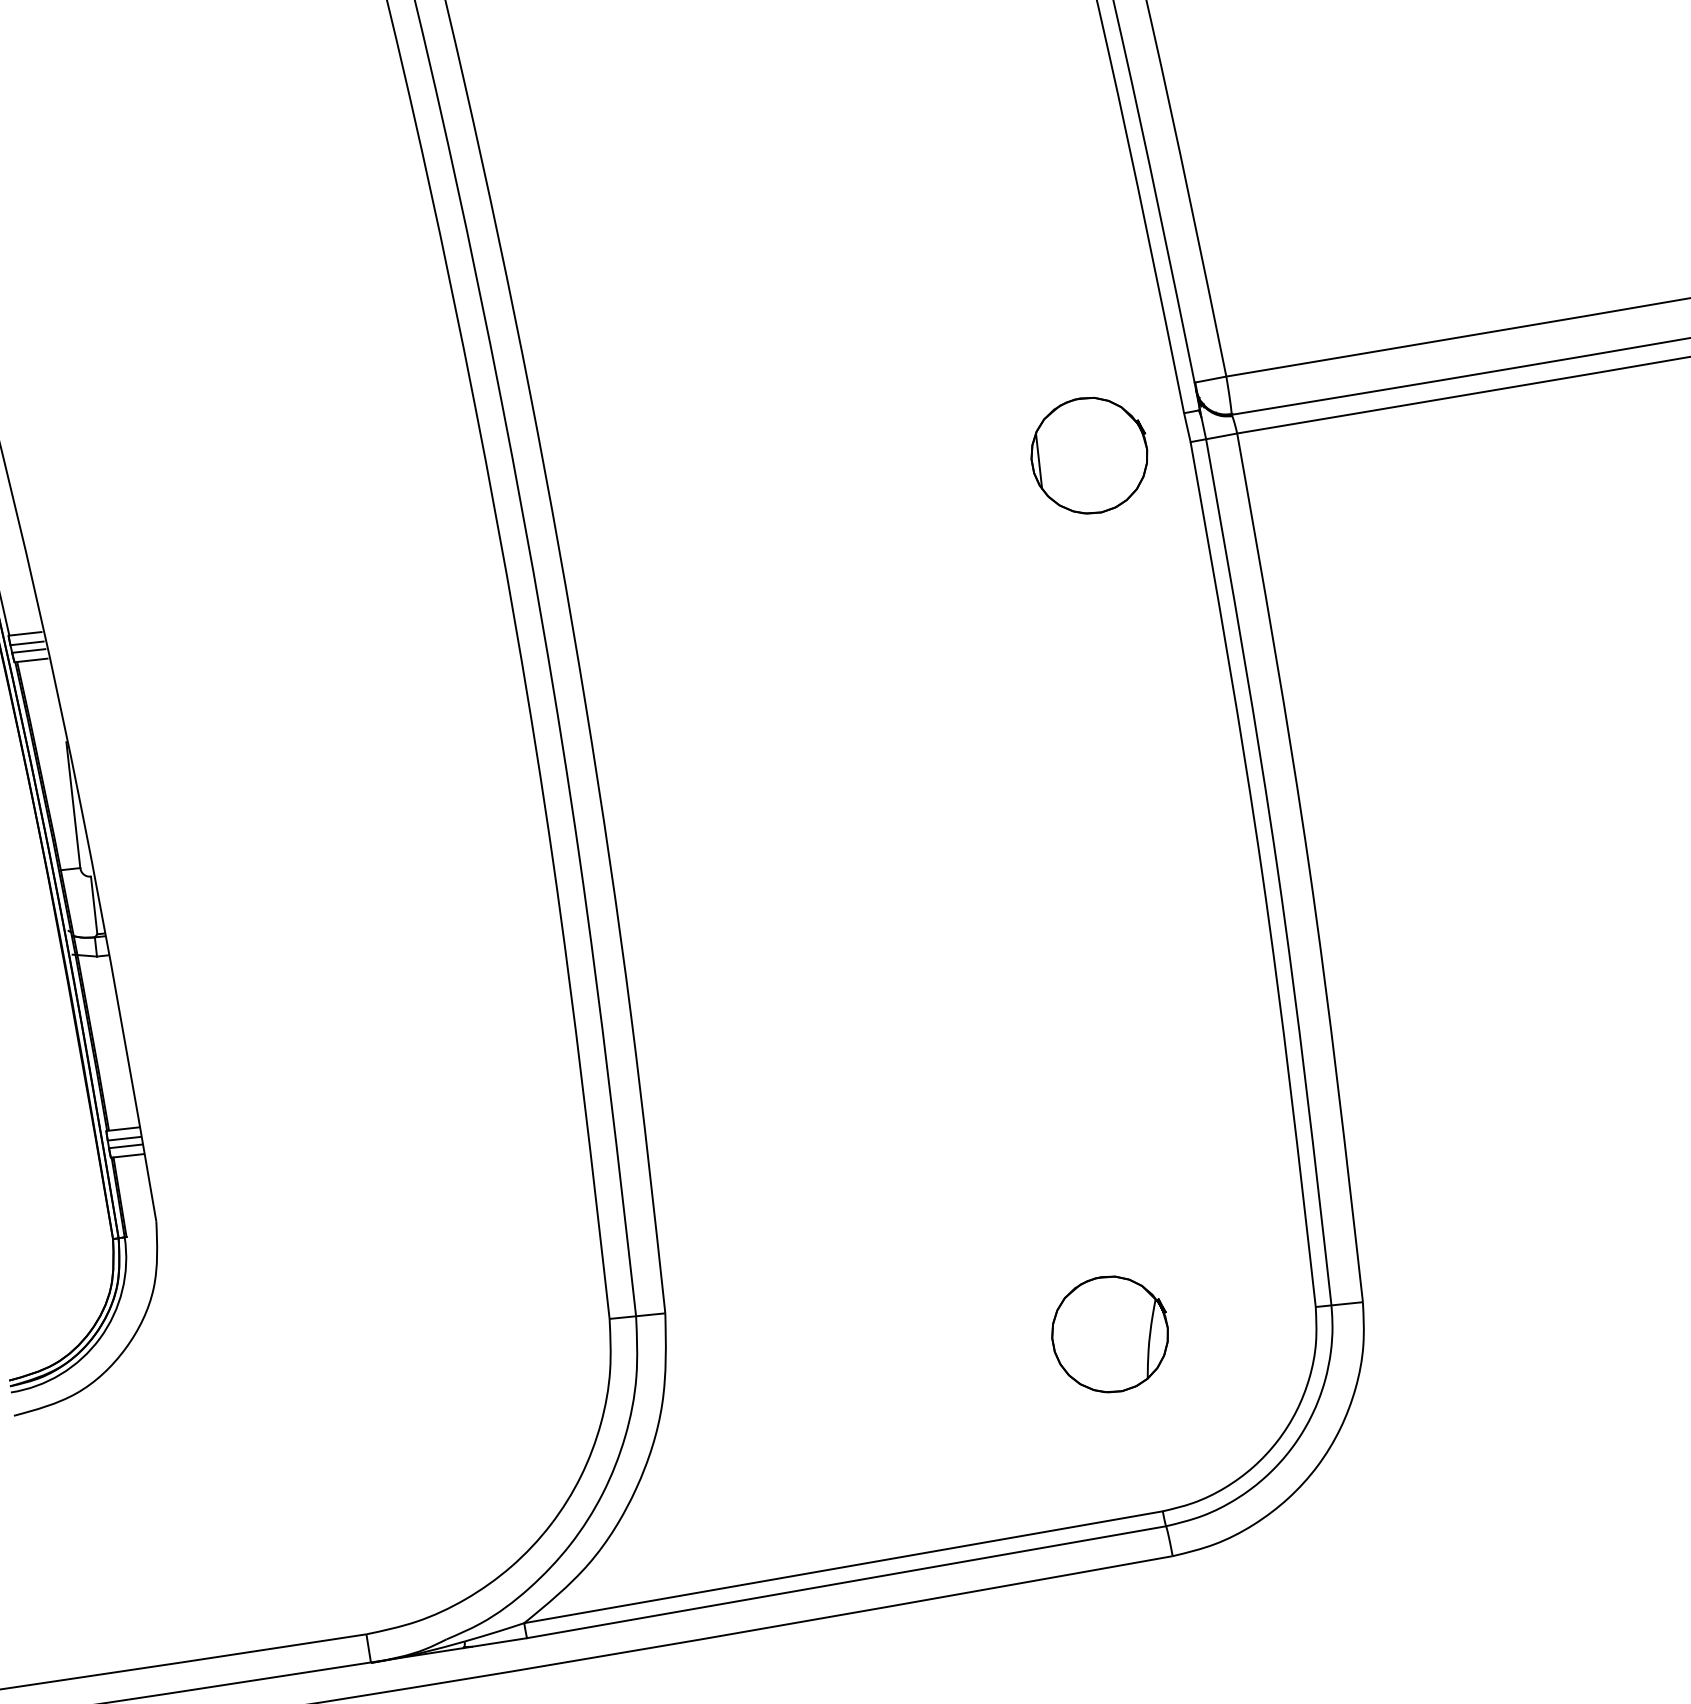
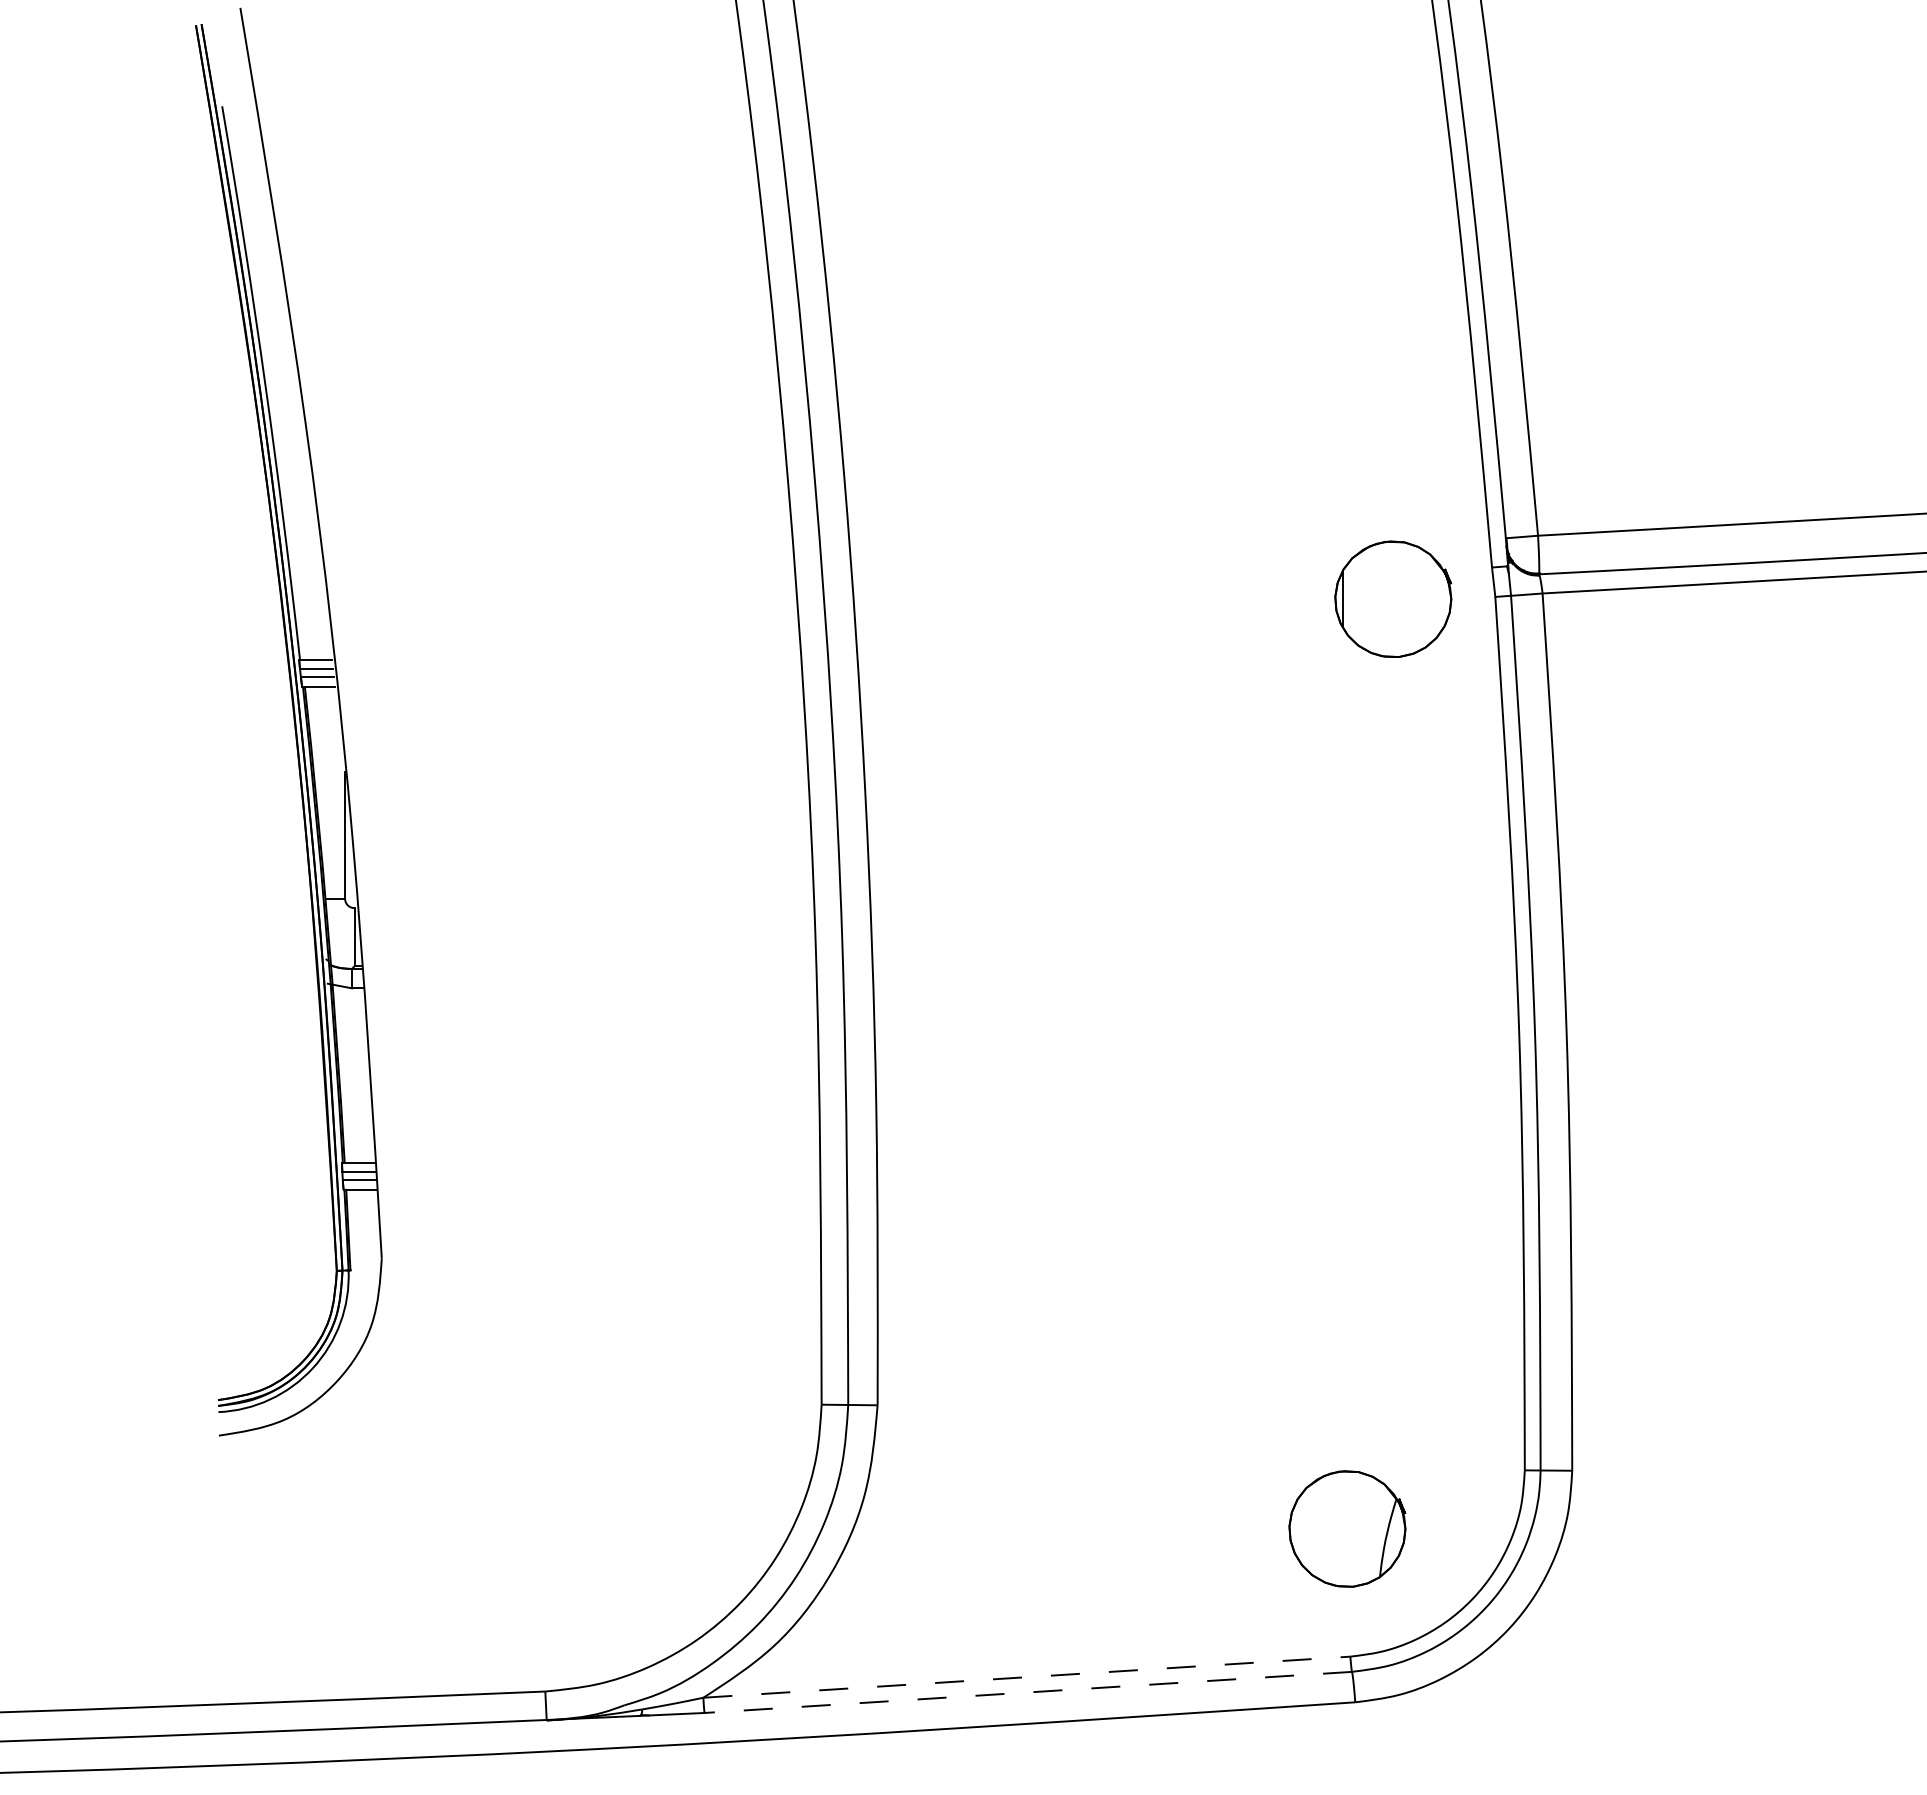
part: (1110, 1333) -> (1347, 1528), moved
line: (844, 1567) -> (1027, 1677), solid -> dashed
line: (845, 1582) -> (1027, 1692), solid -> dashed

